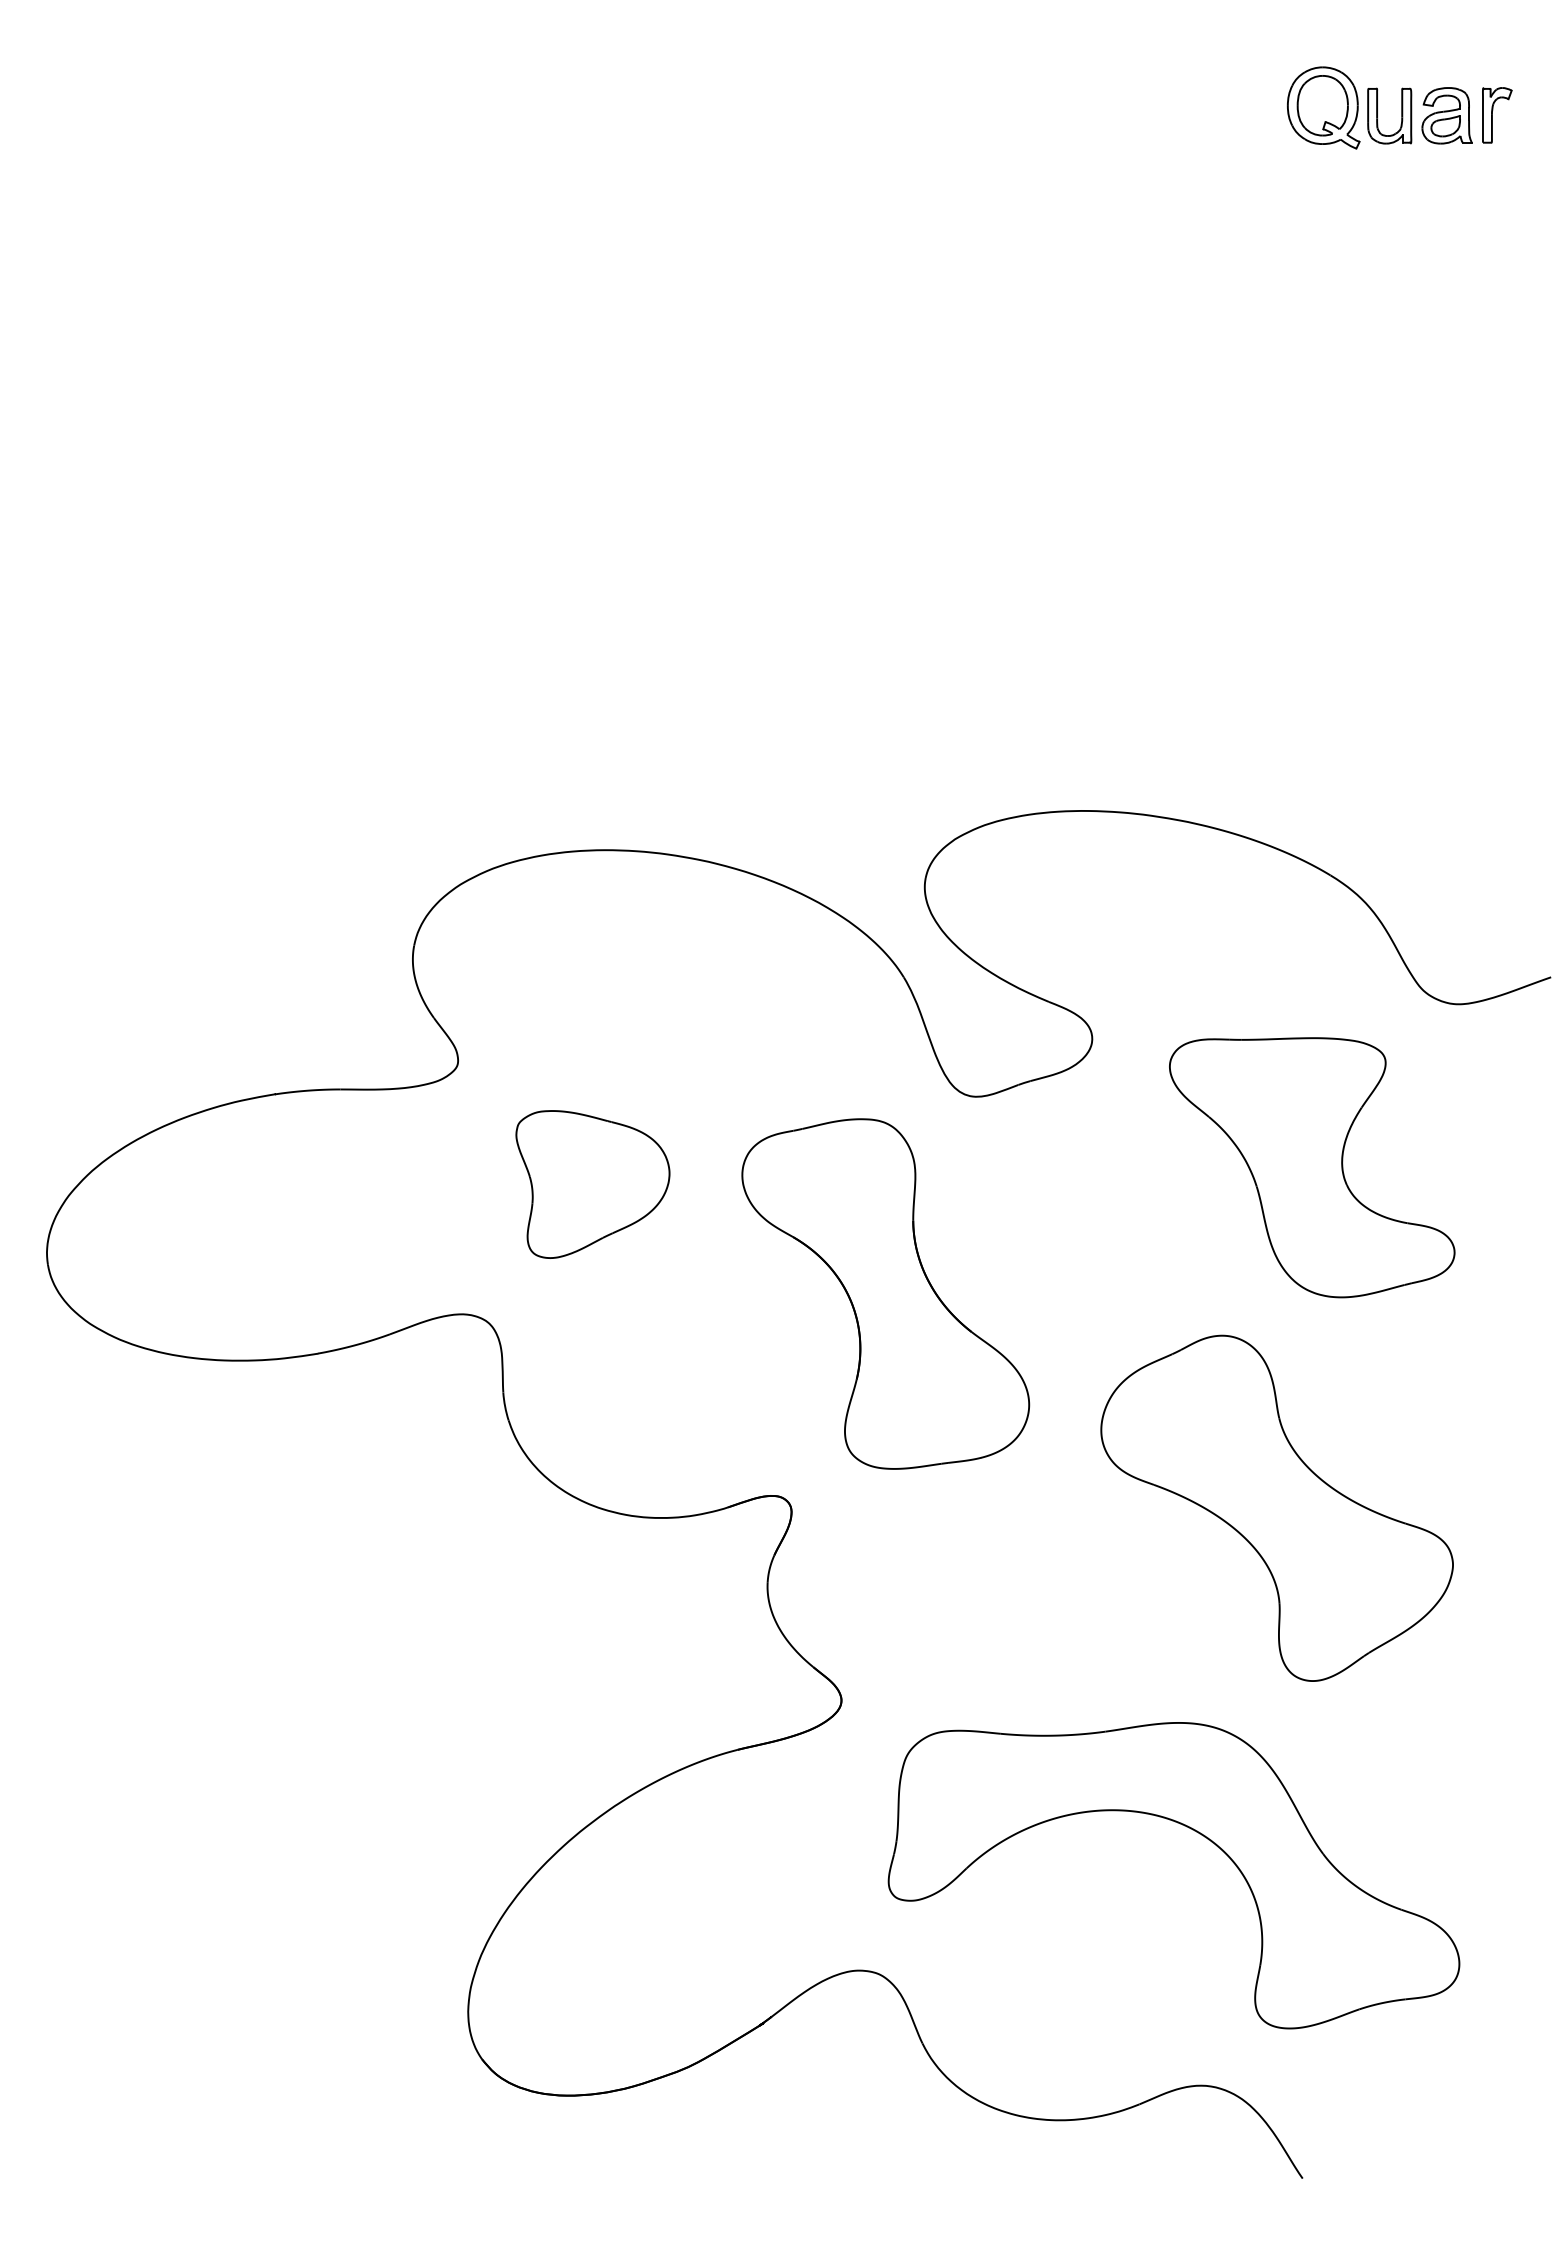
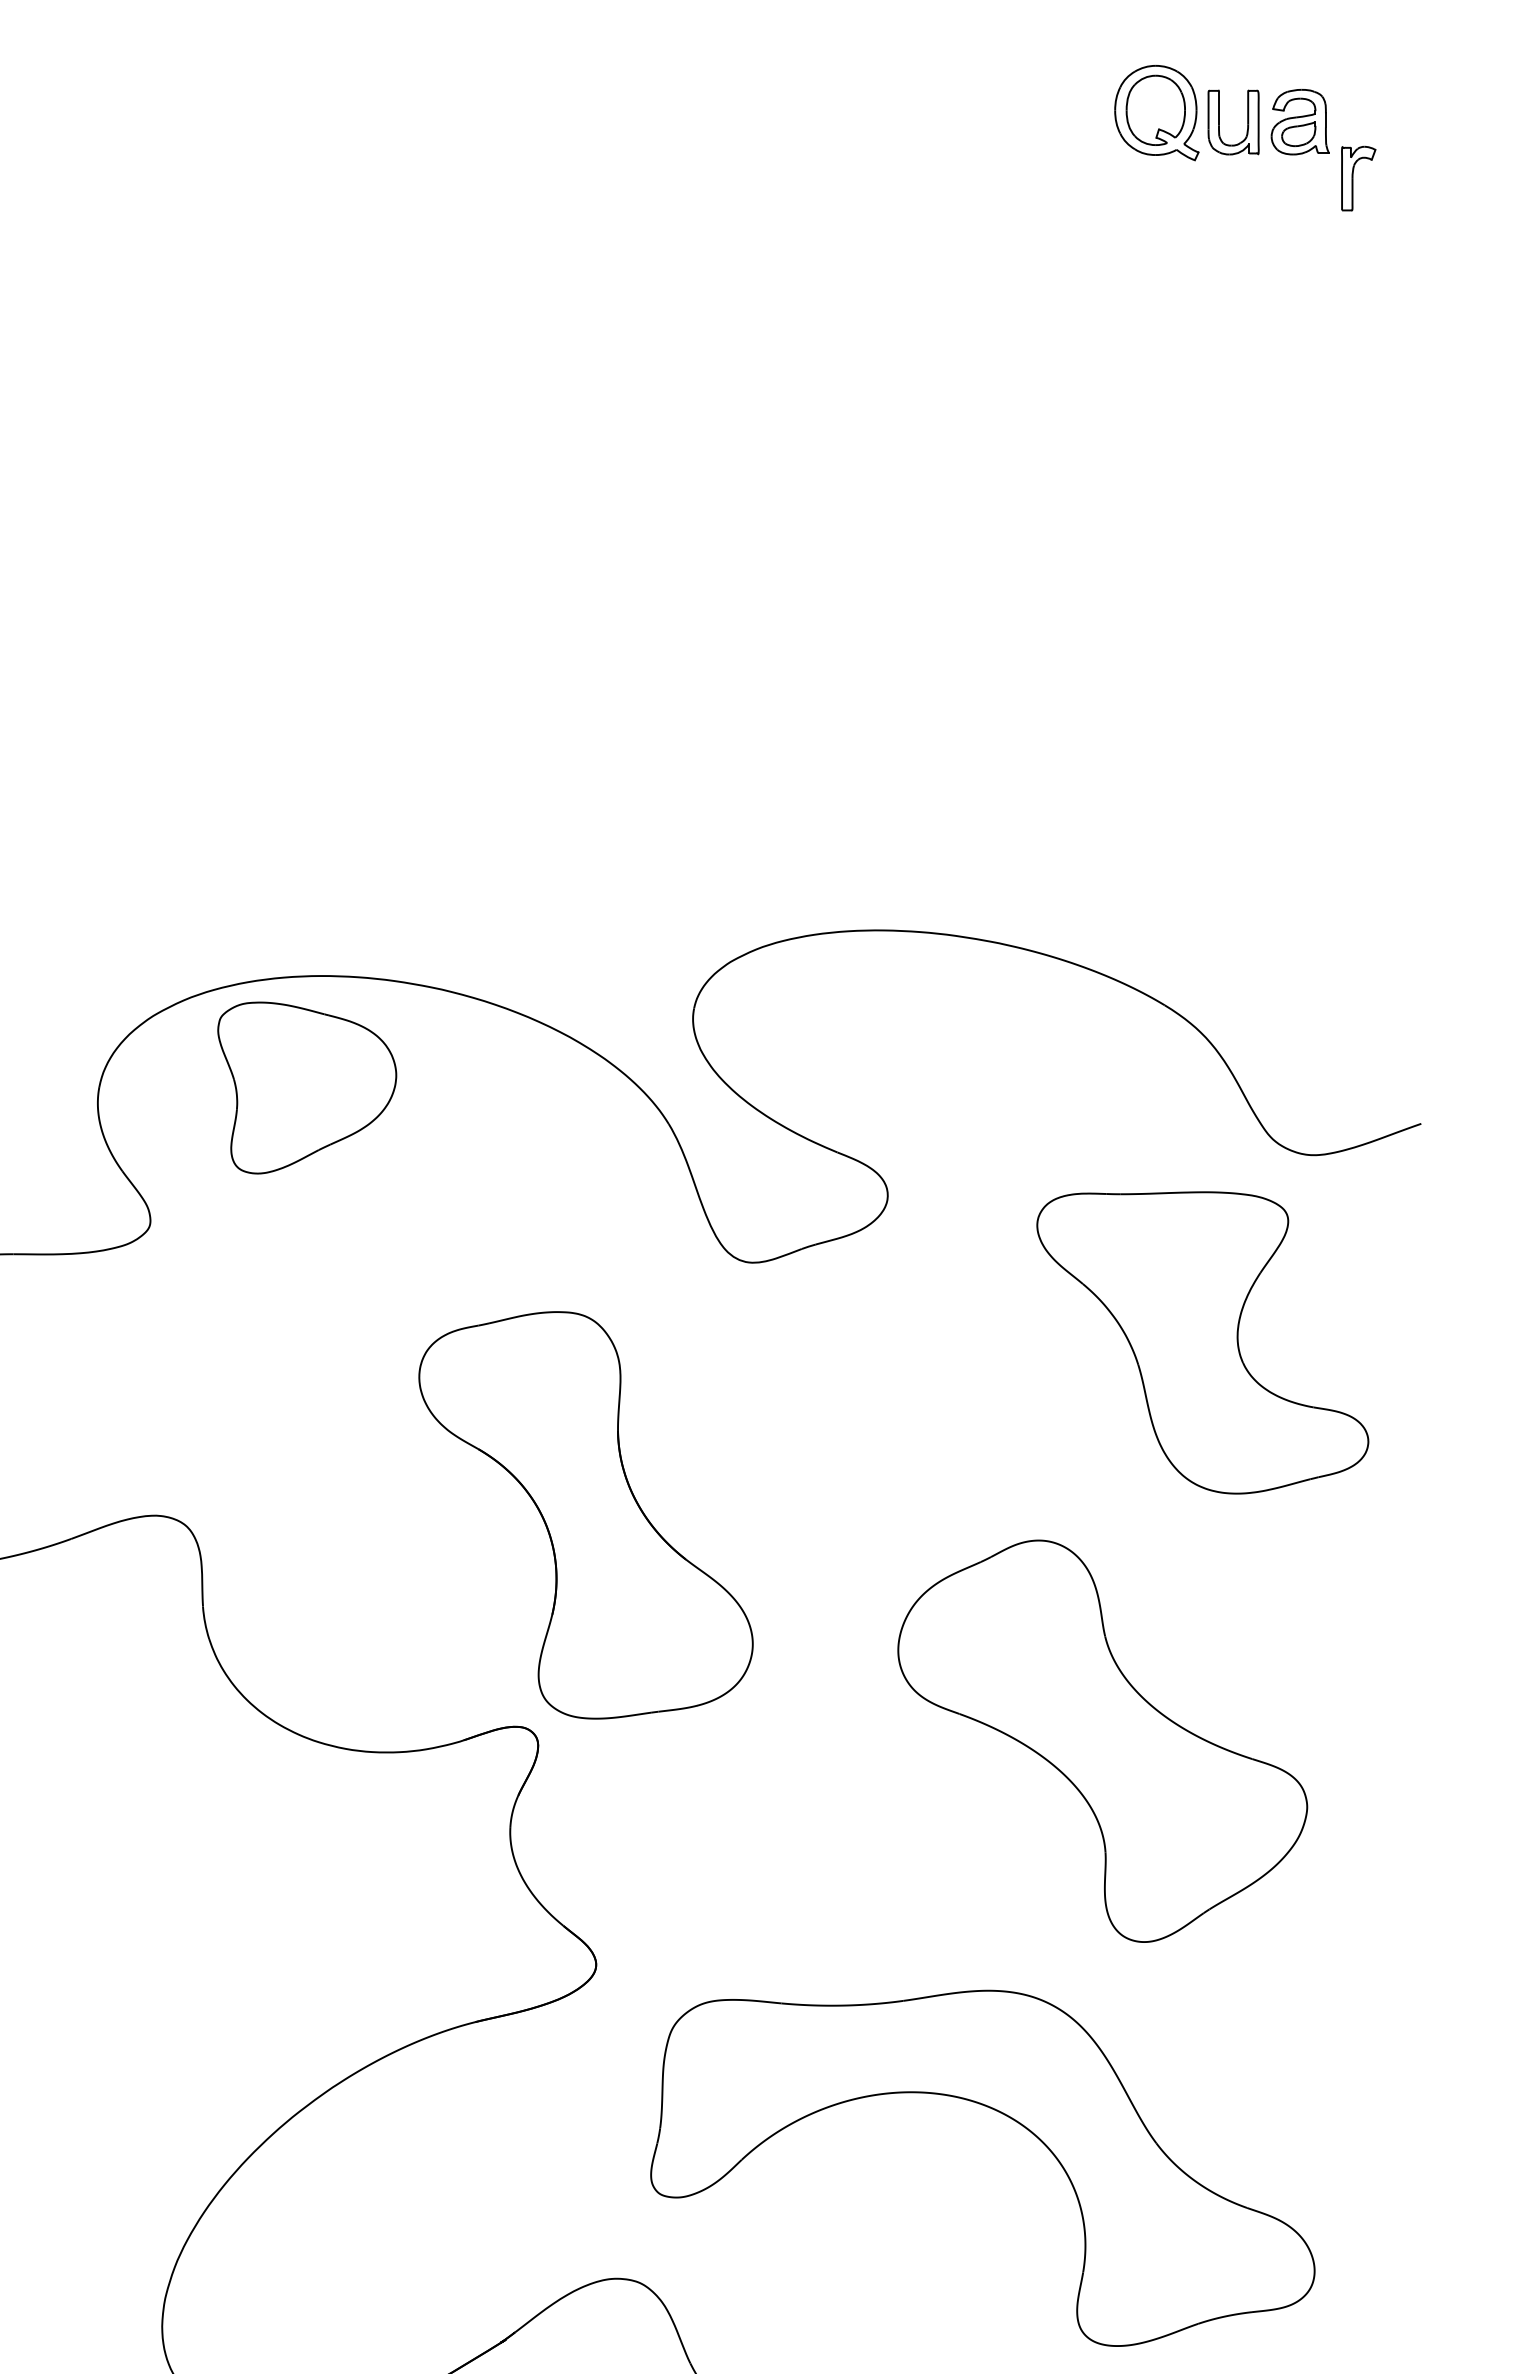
part: (1497, 115) -> (1358, 178), moved
part: (1312, 1167) -> (1203, 1342), moved
part: (592, 1184) -> (306, 1088), moved
part: (885, 1293) -> (585, 1514), moved

